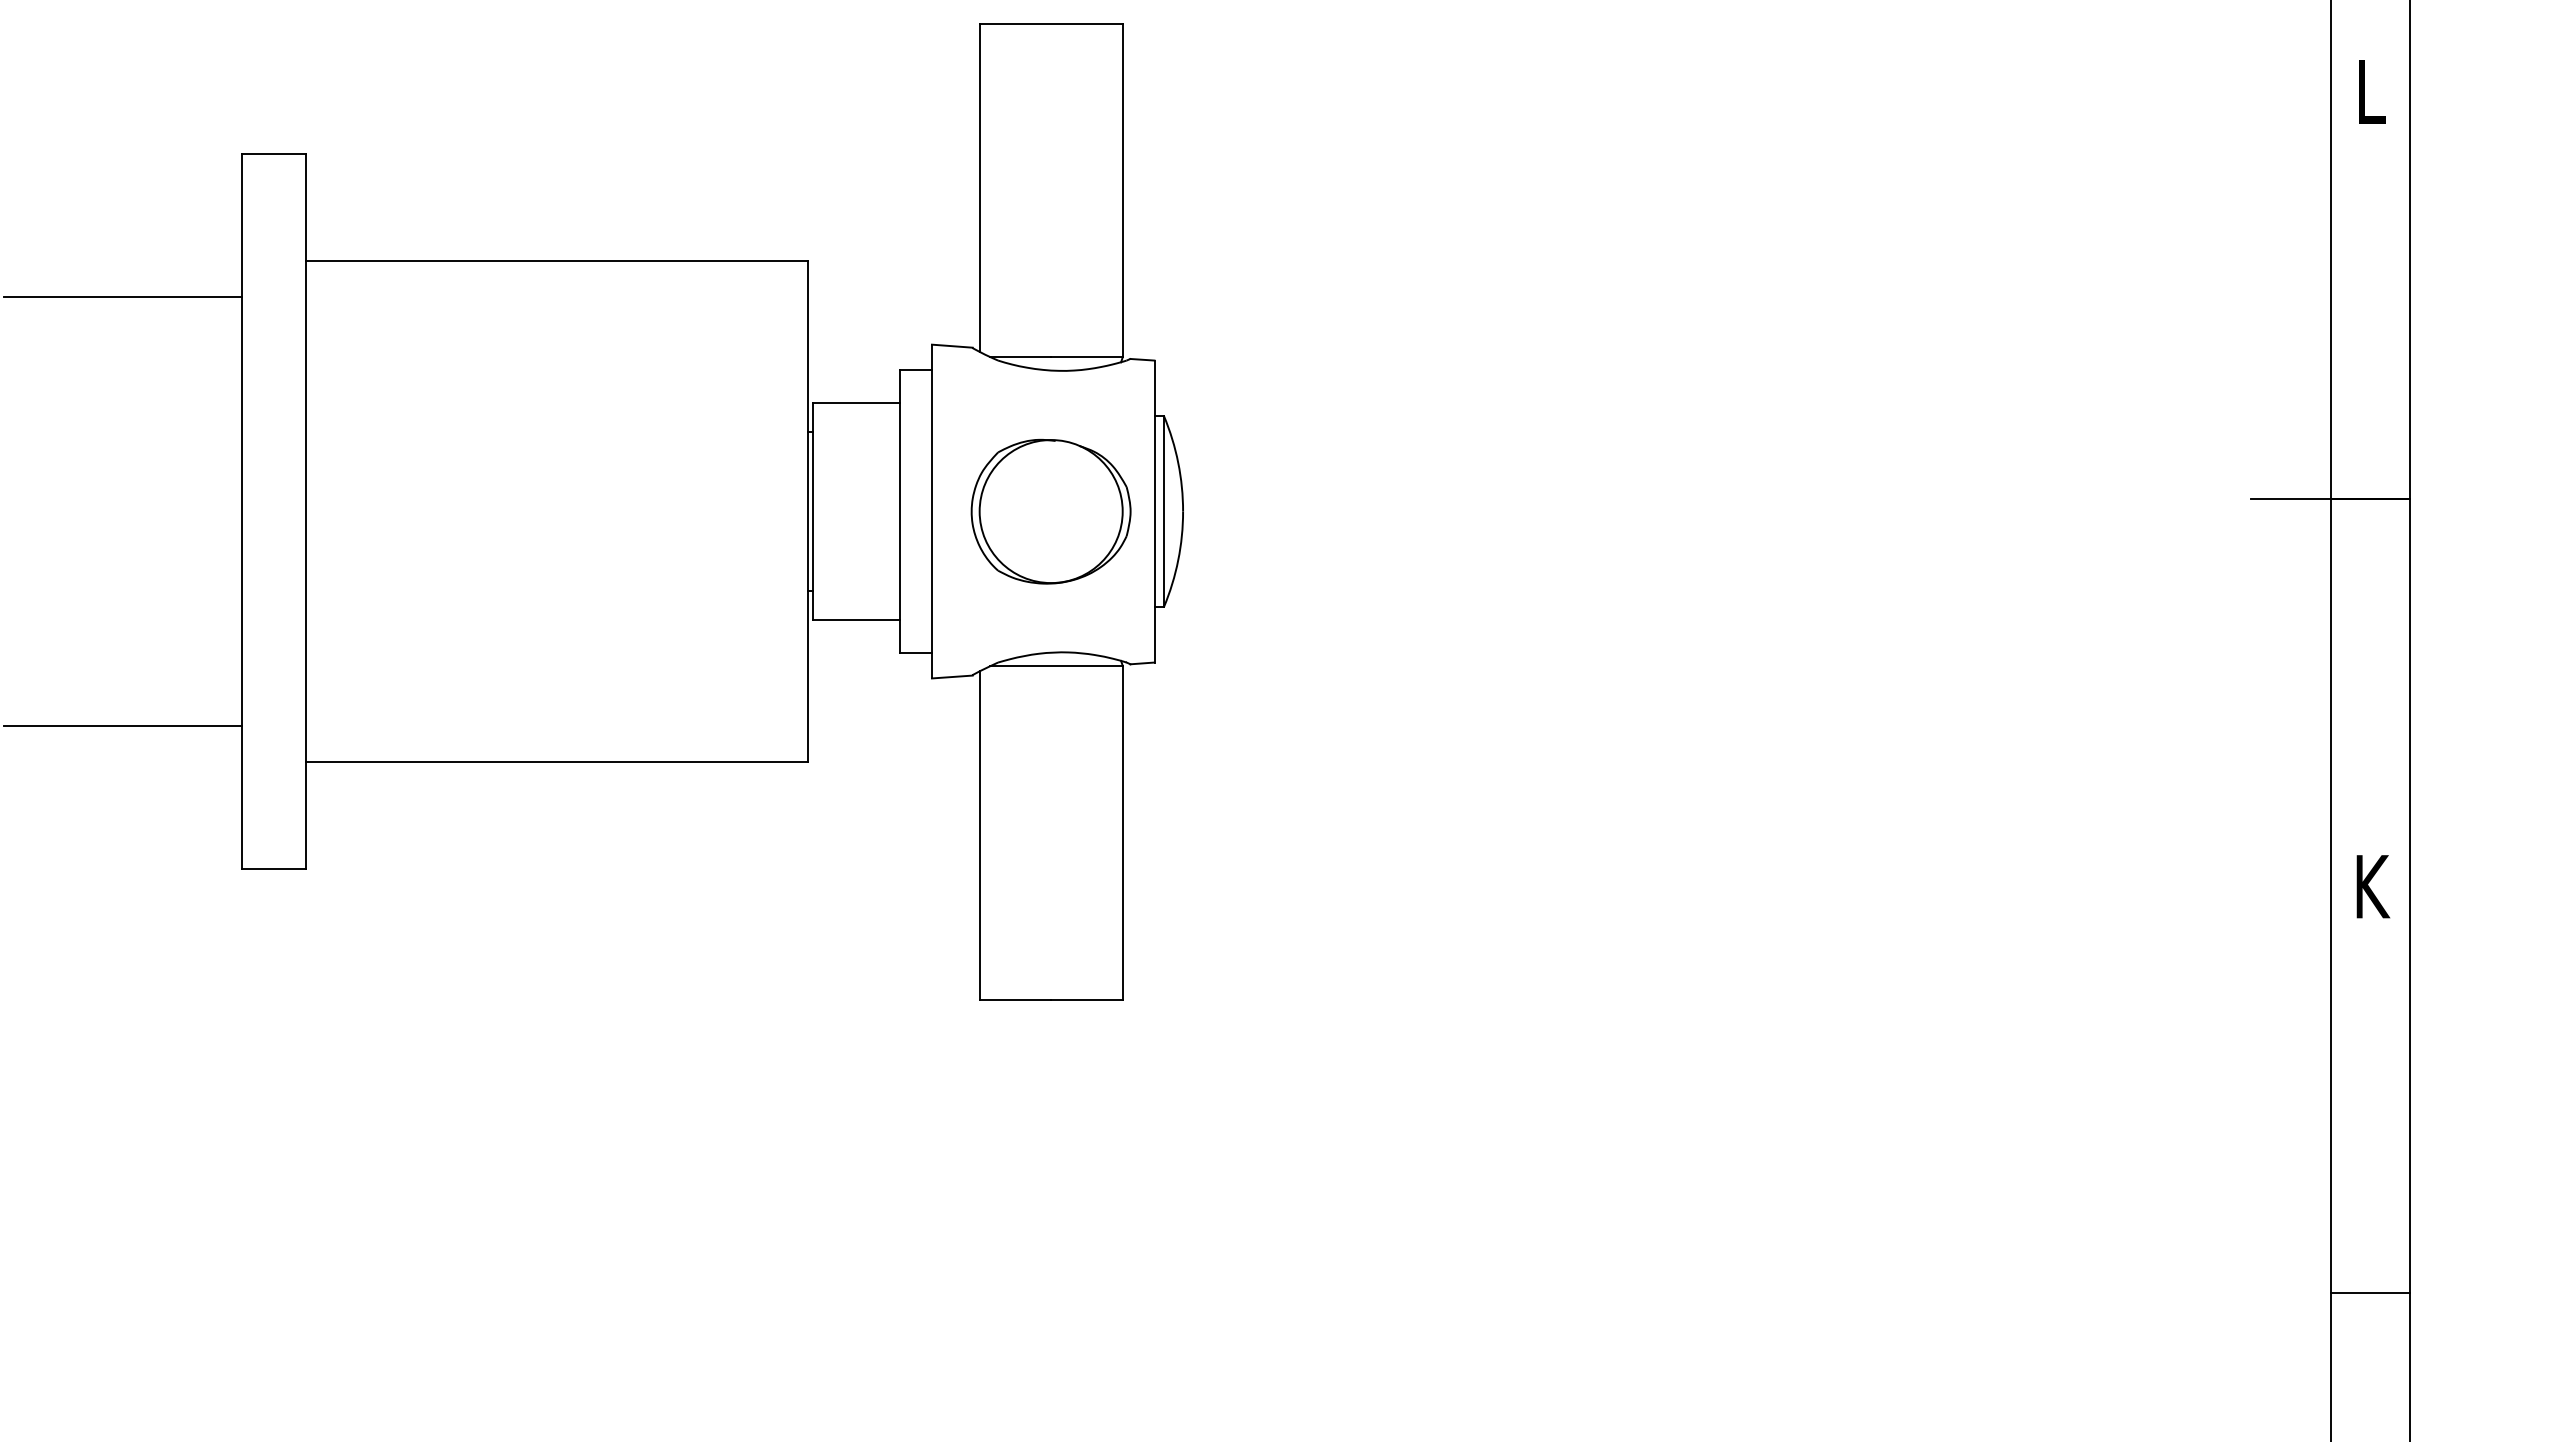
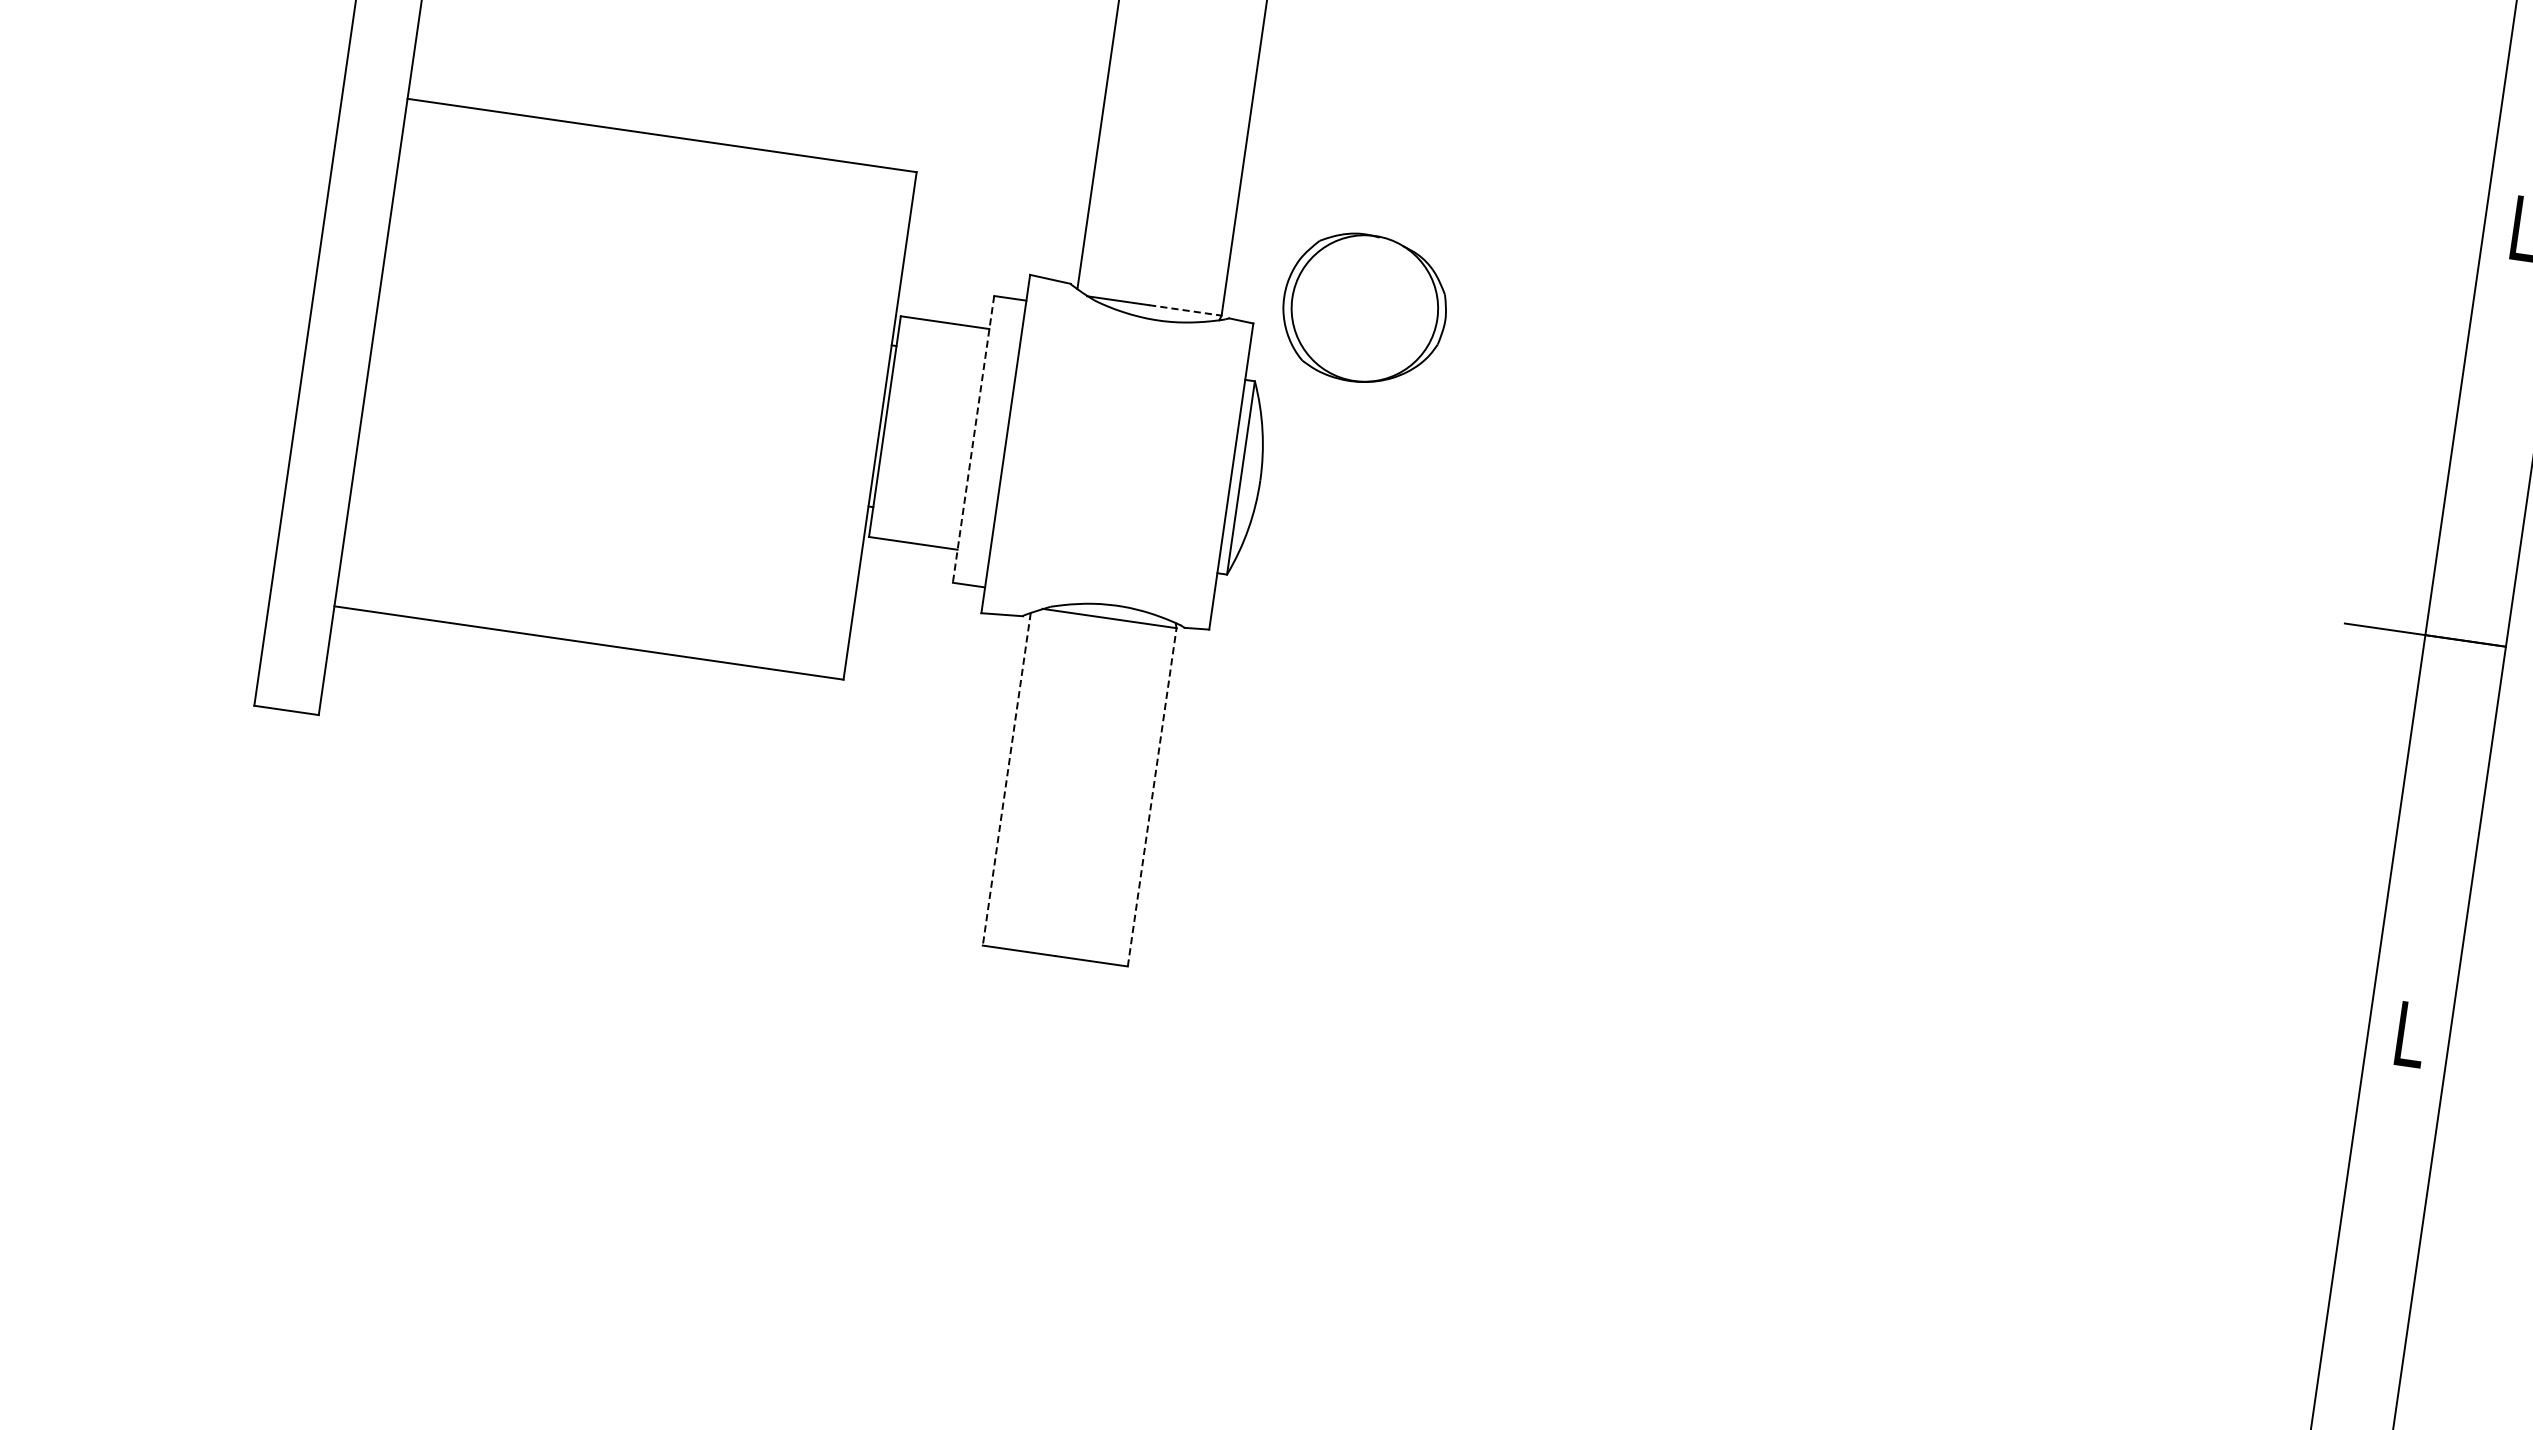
line: (122, 296) -> (216, 107), removed
line: (1086, 357) -> (1184, 310), solid -> dashed
part: (1050, 511) -> (1364, 308), moved
line: (900, 512) -> (973, 440), solid -> dashed
line: (122, 726) -> (153, 543), removed
line: (1122, 832) -> (1152, 797), solid -> dashed
line: (979, 835) -> (1006, 779), solid -> dashed
text: (2373, 886) -> (2412, 1034), K -> L

